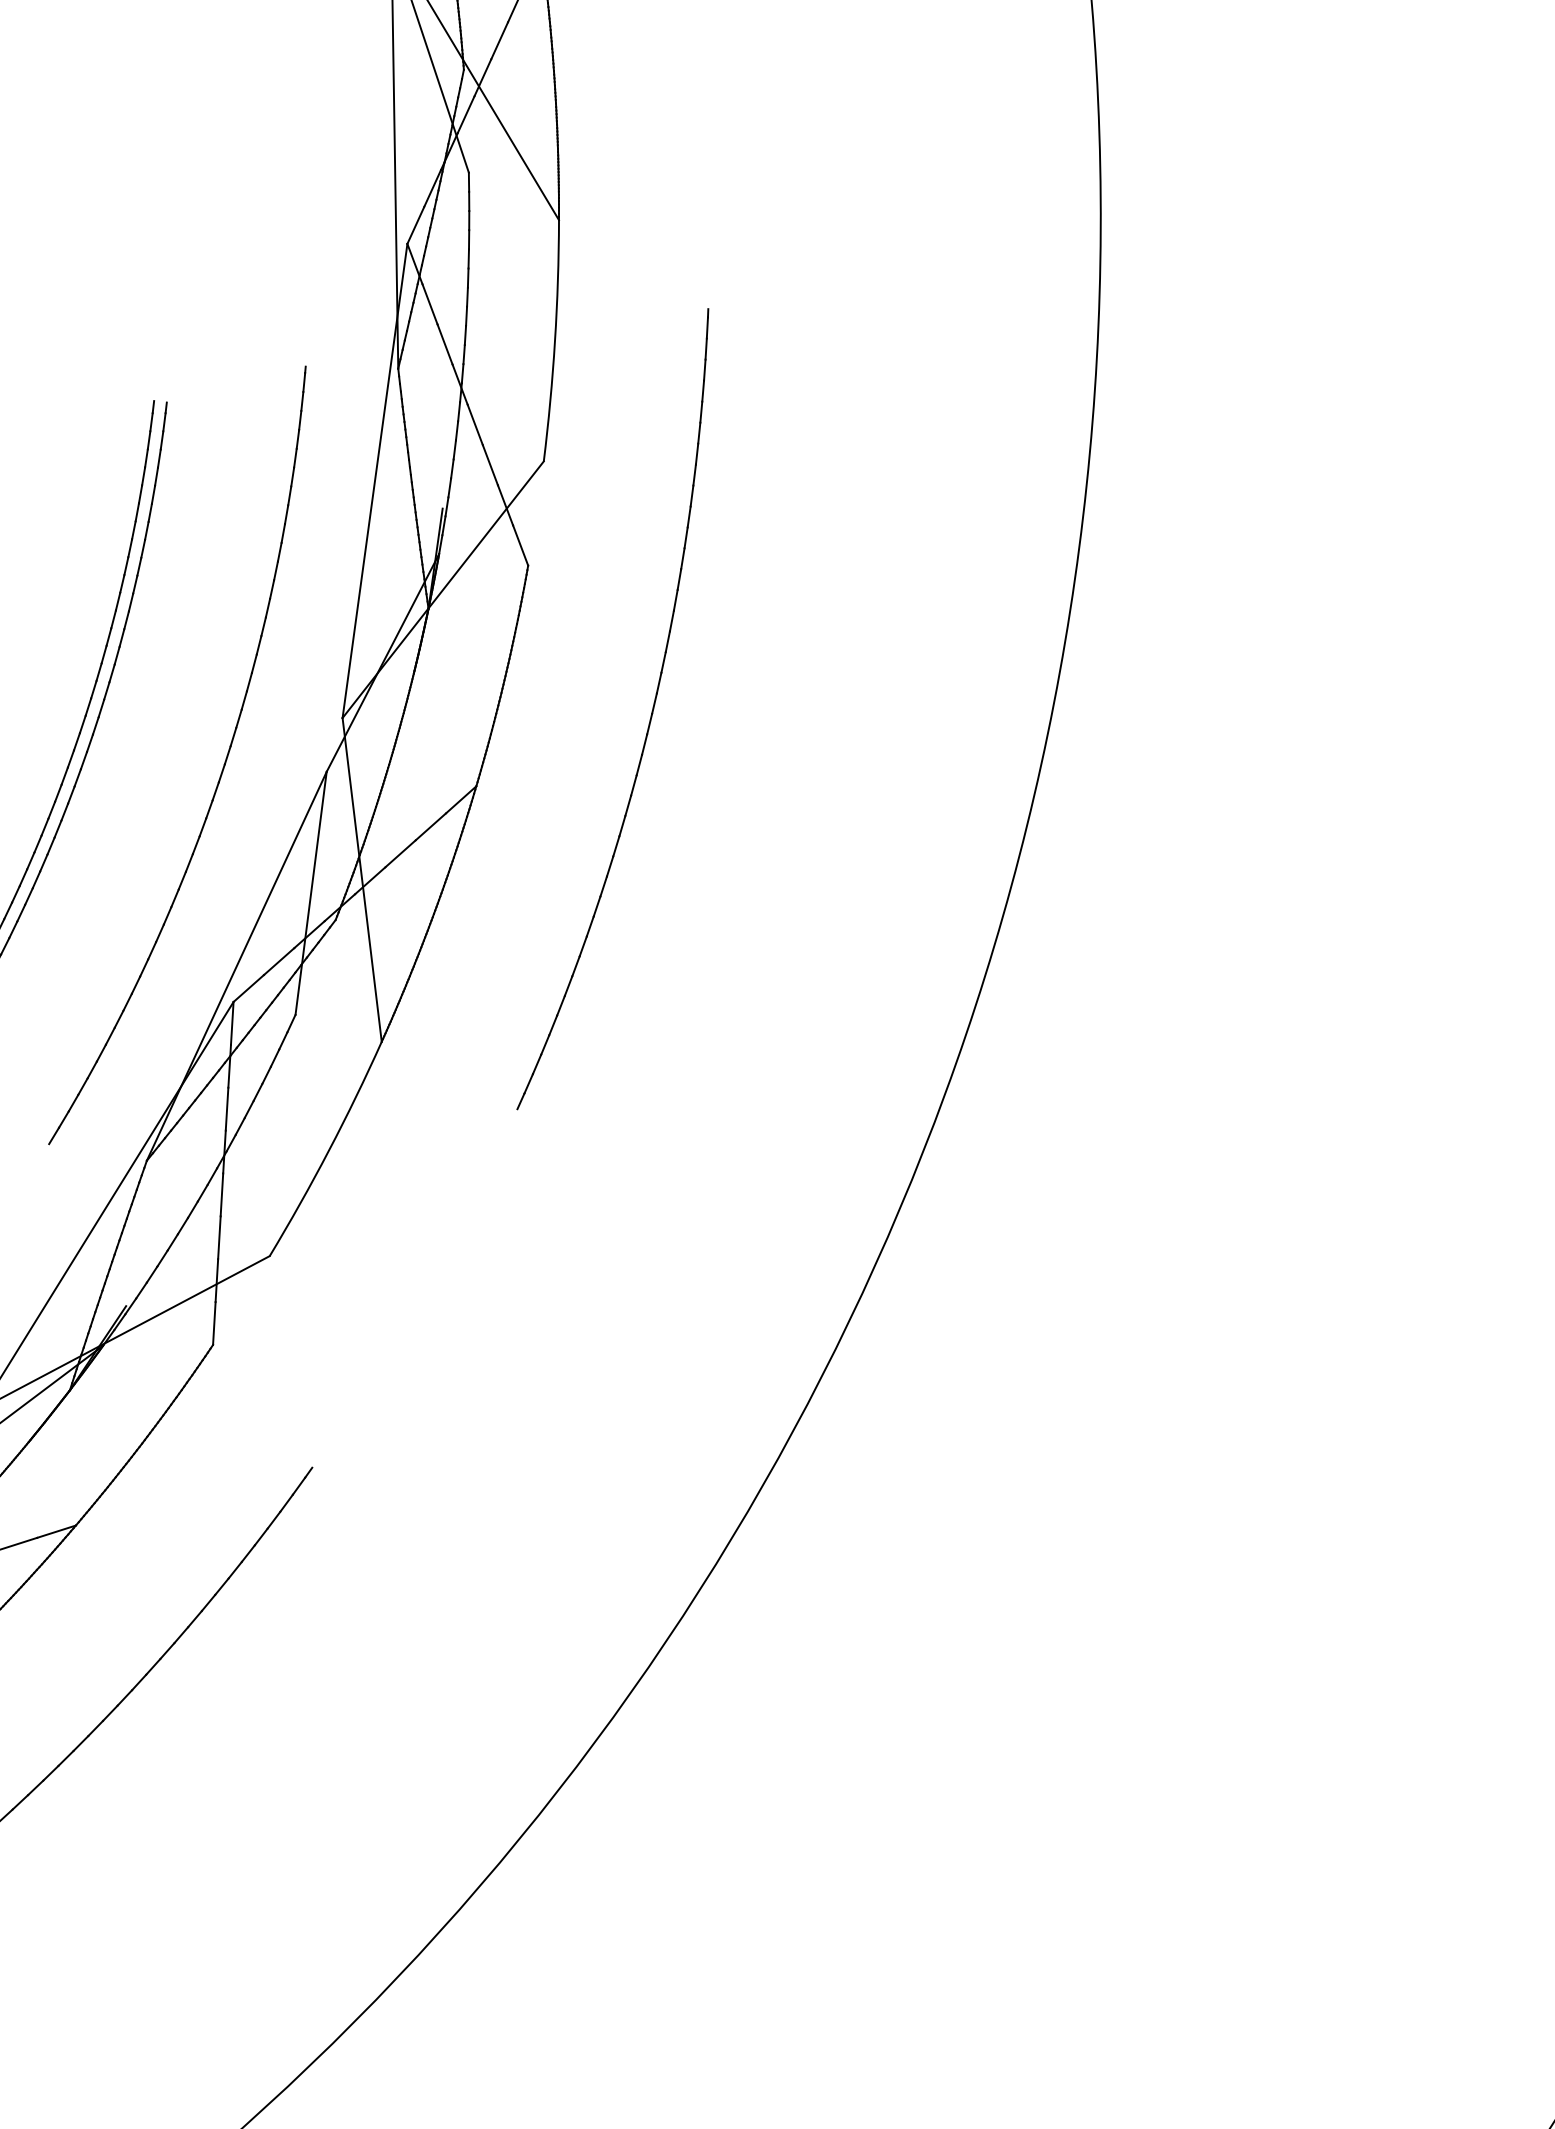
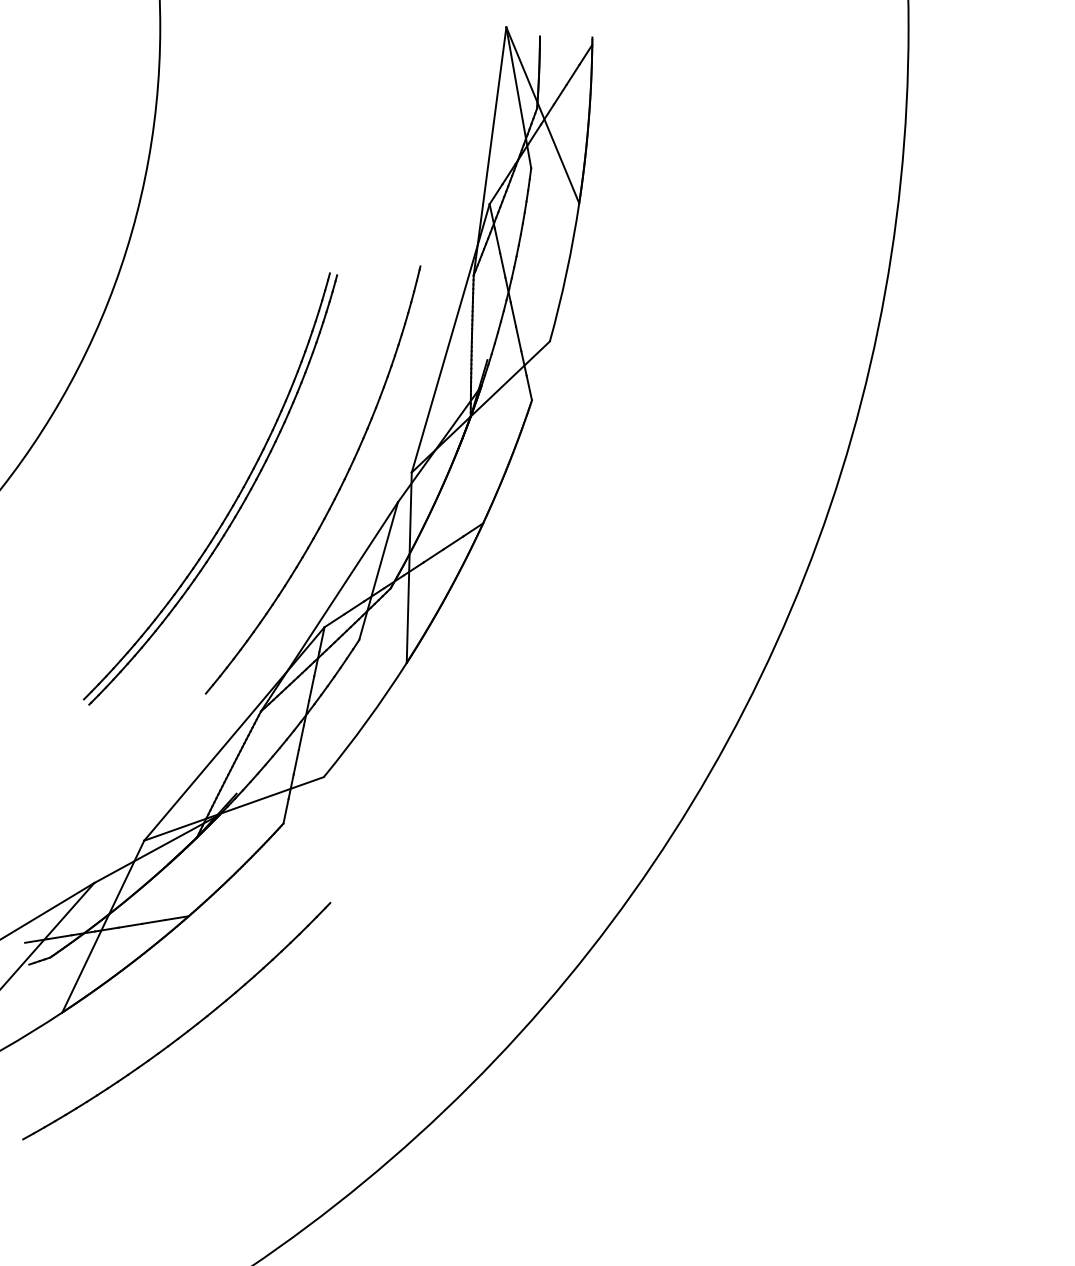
part: (649, 714) -> (589, 496), removed

